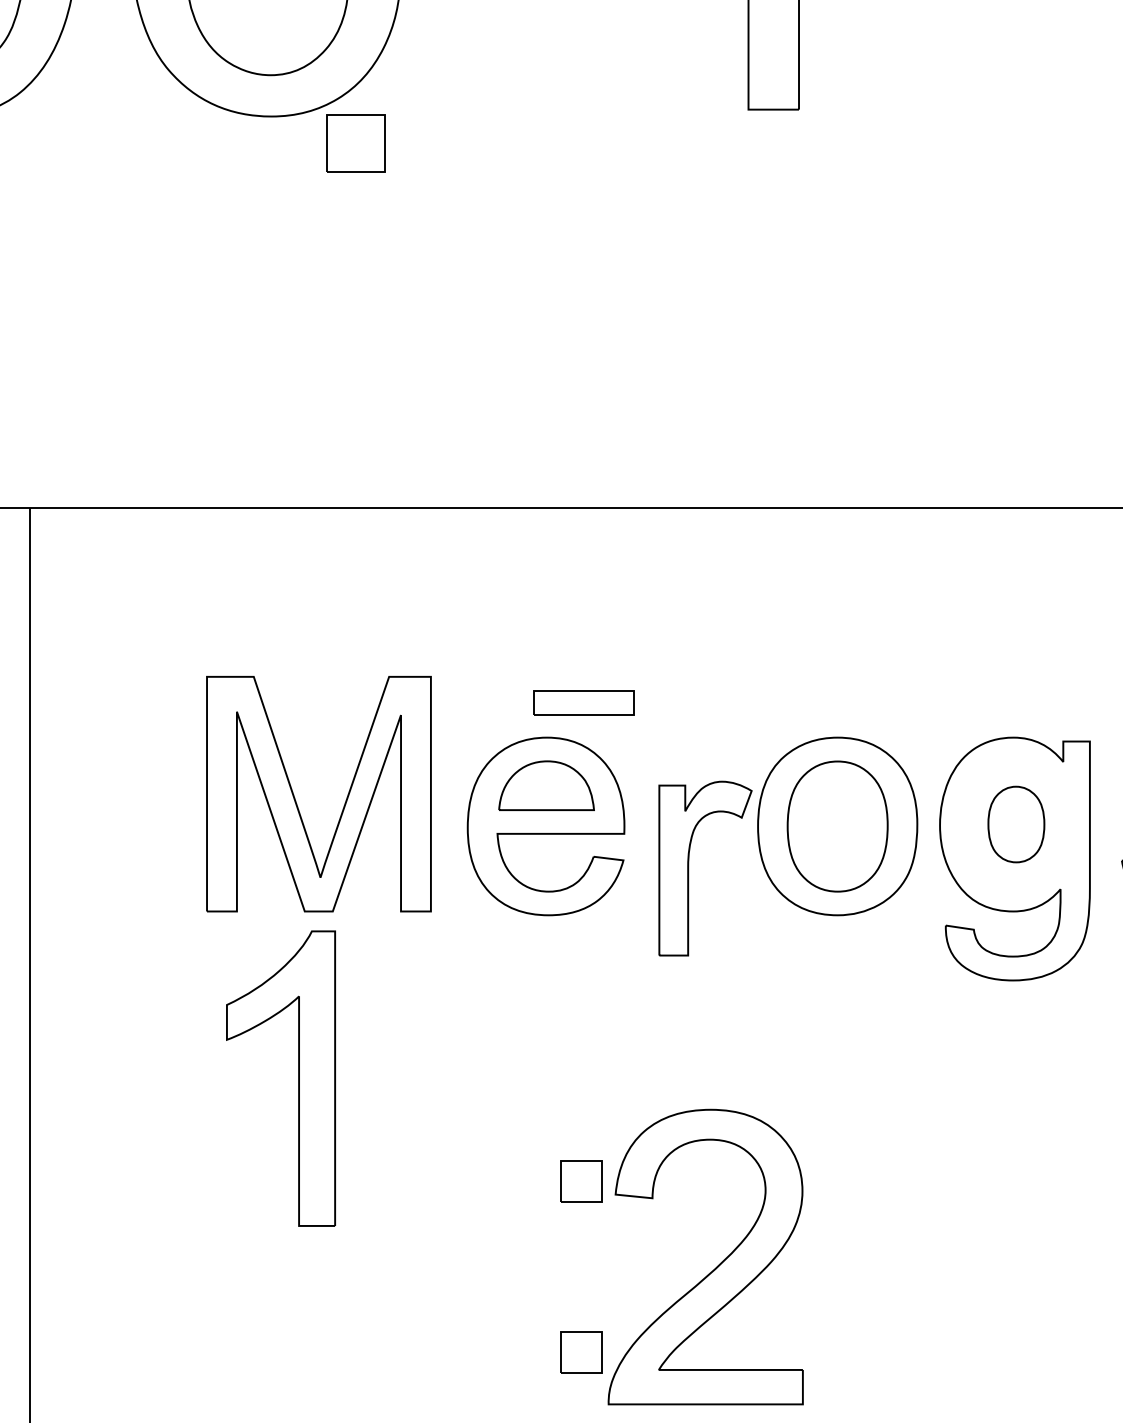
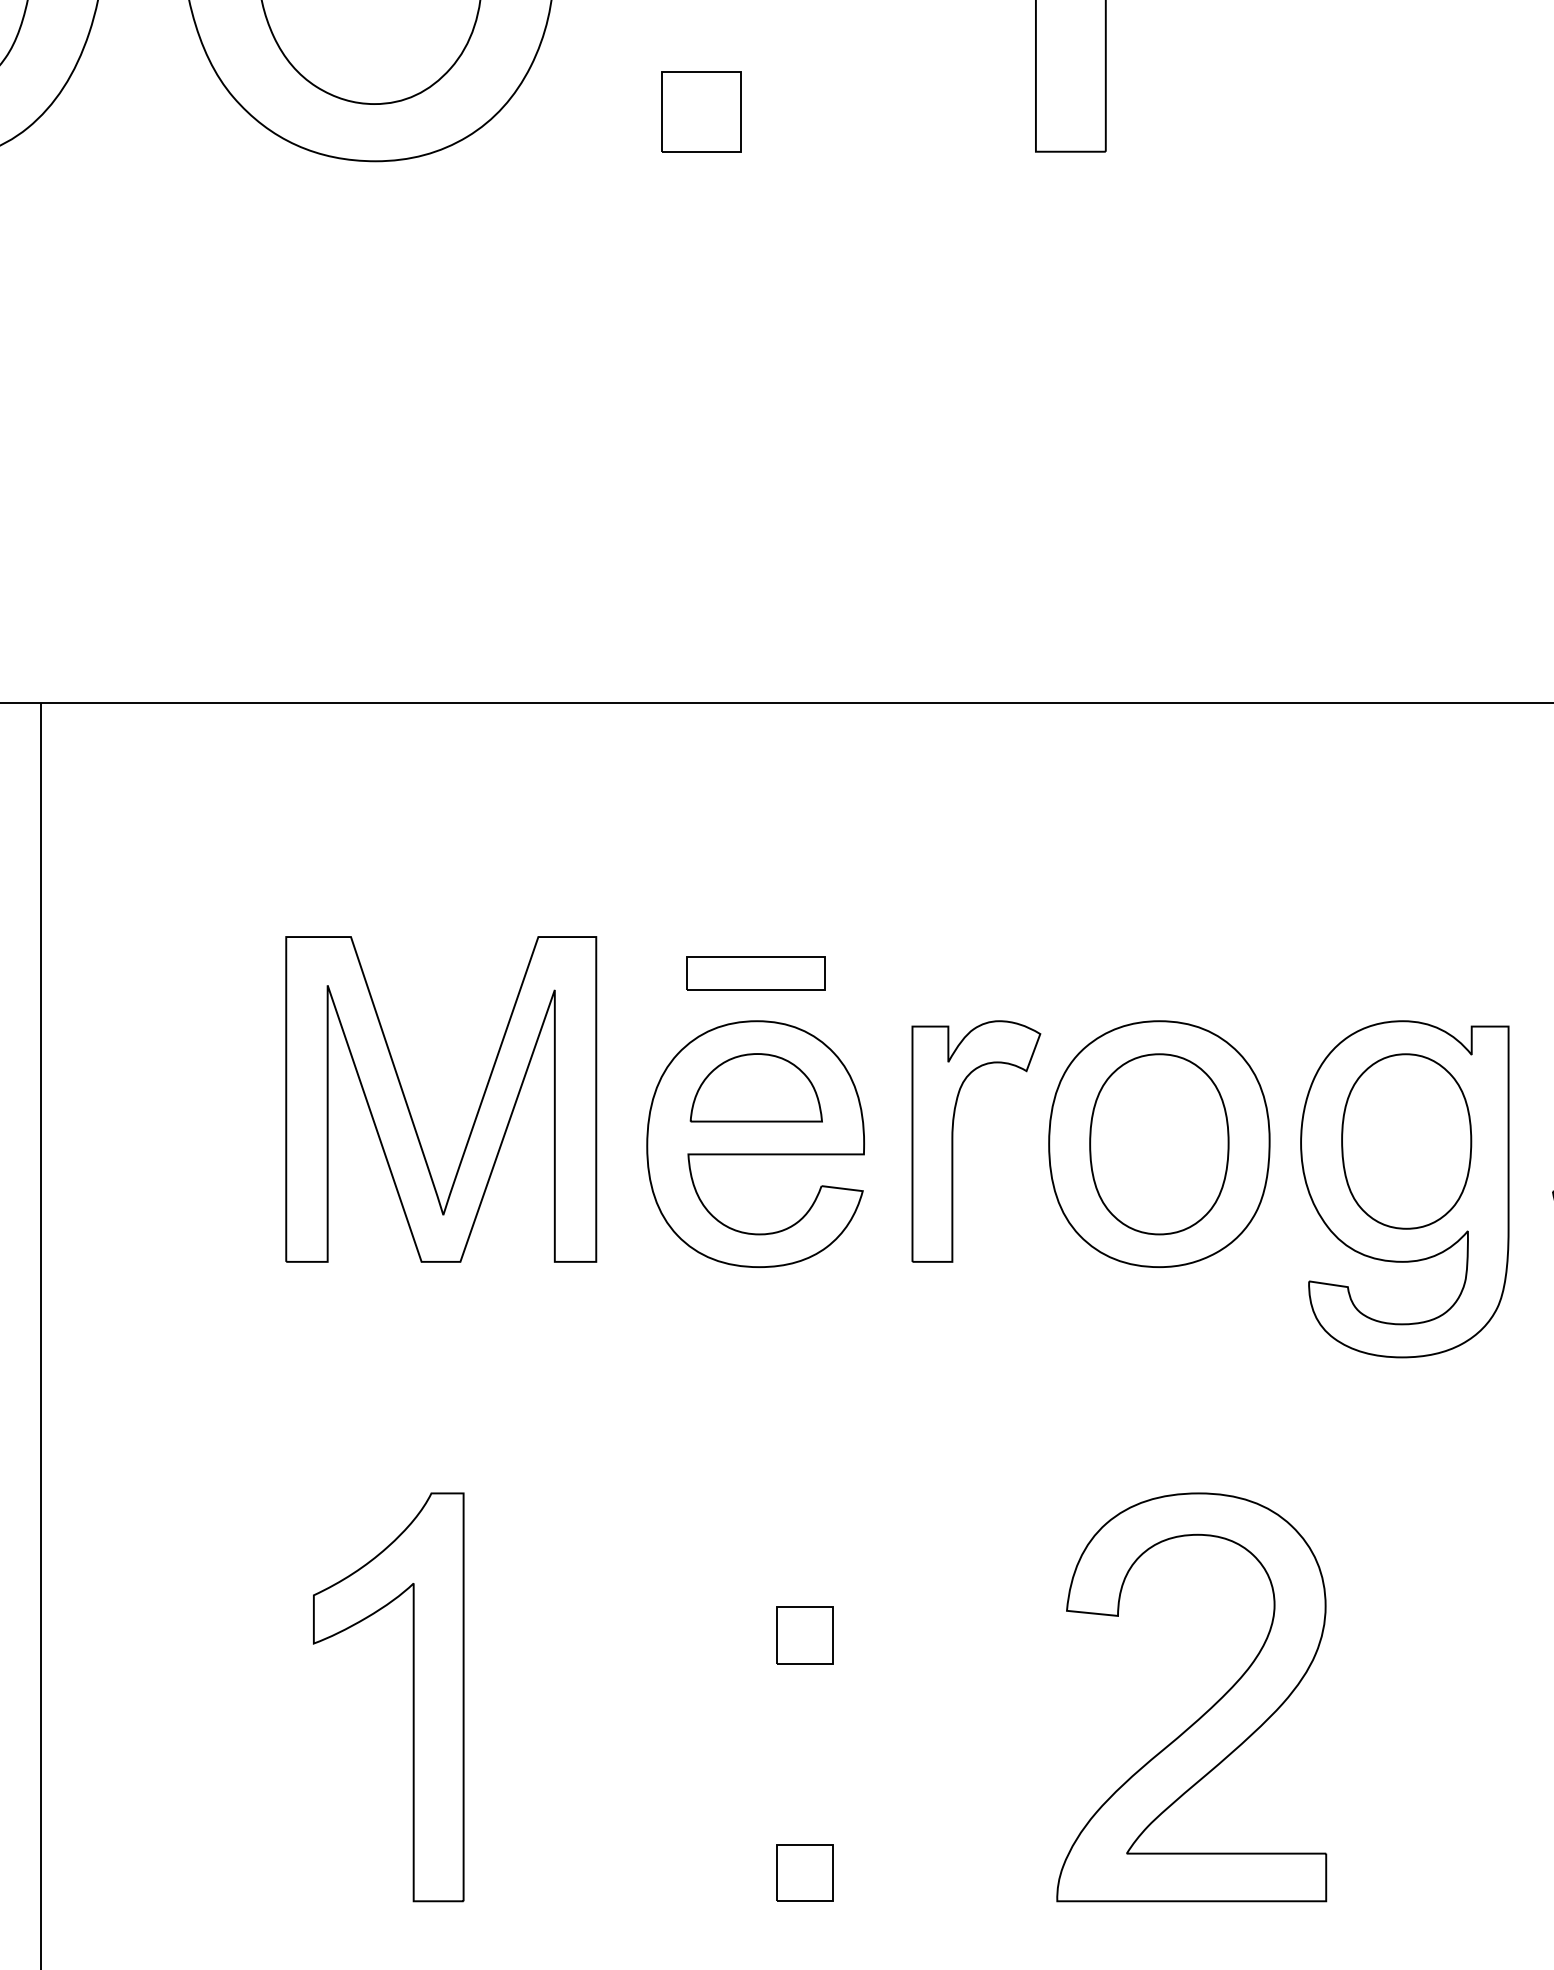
part: (356, 143) -> (701, 111), moved
part: (583, 703) -> (755, 973), moved
part: (1016, 824) -> (1406, 1141), size x1.67
part: (688, 868) -> (953, 1141), moved
part: (298, 1078) -> (412, 1697), moved
part: (714, 1268) -> (1204, 1712), moved

